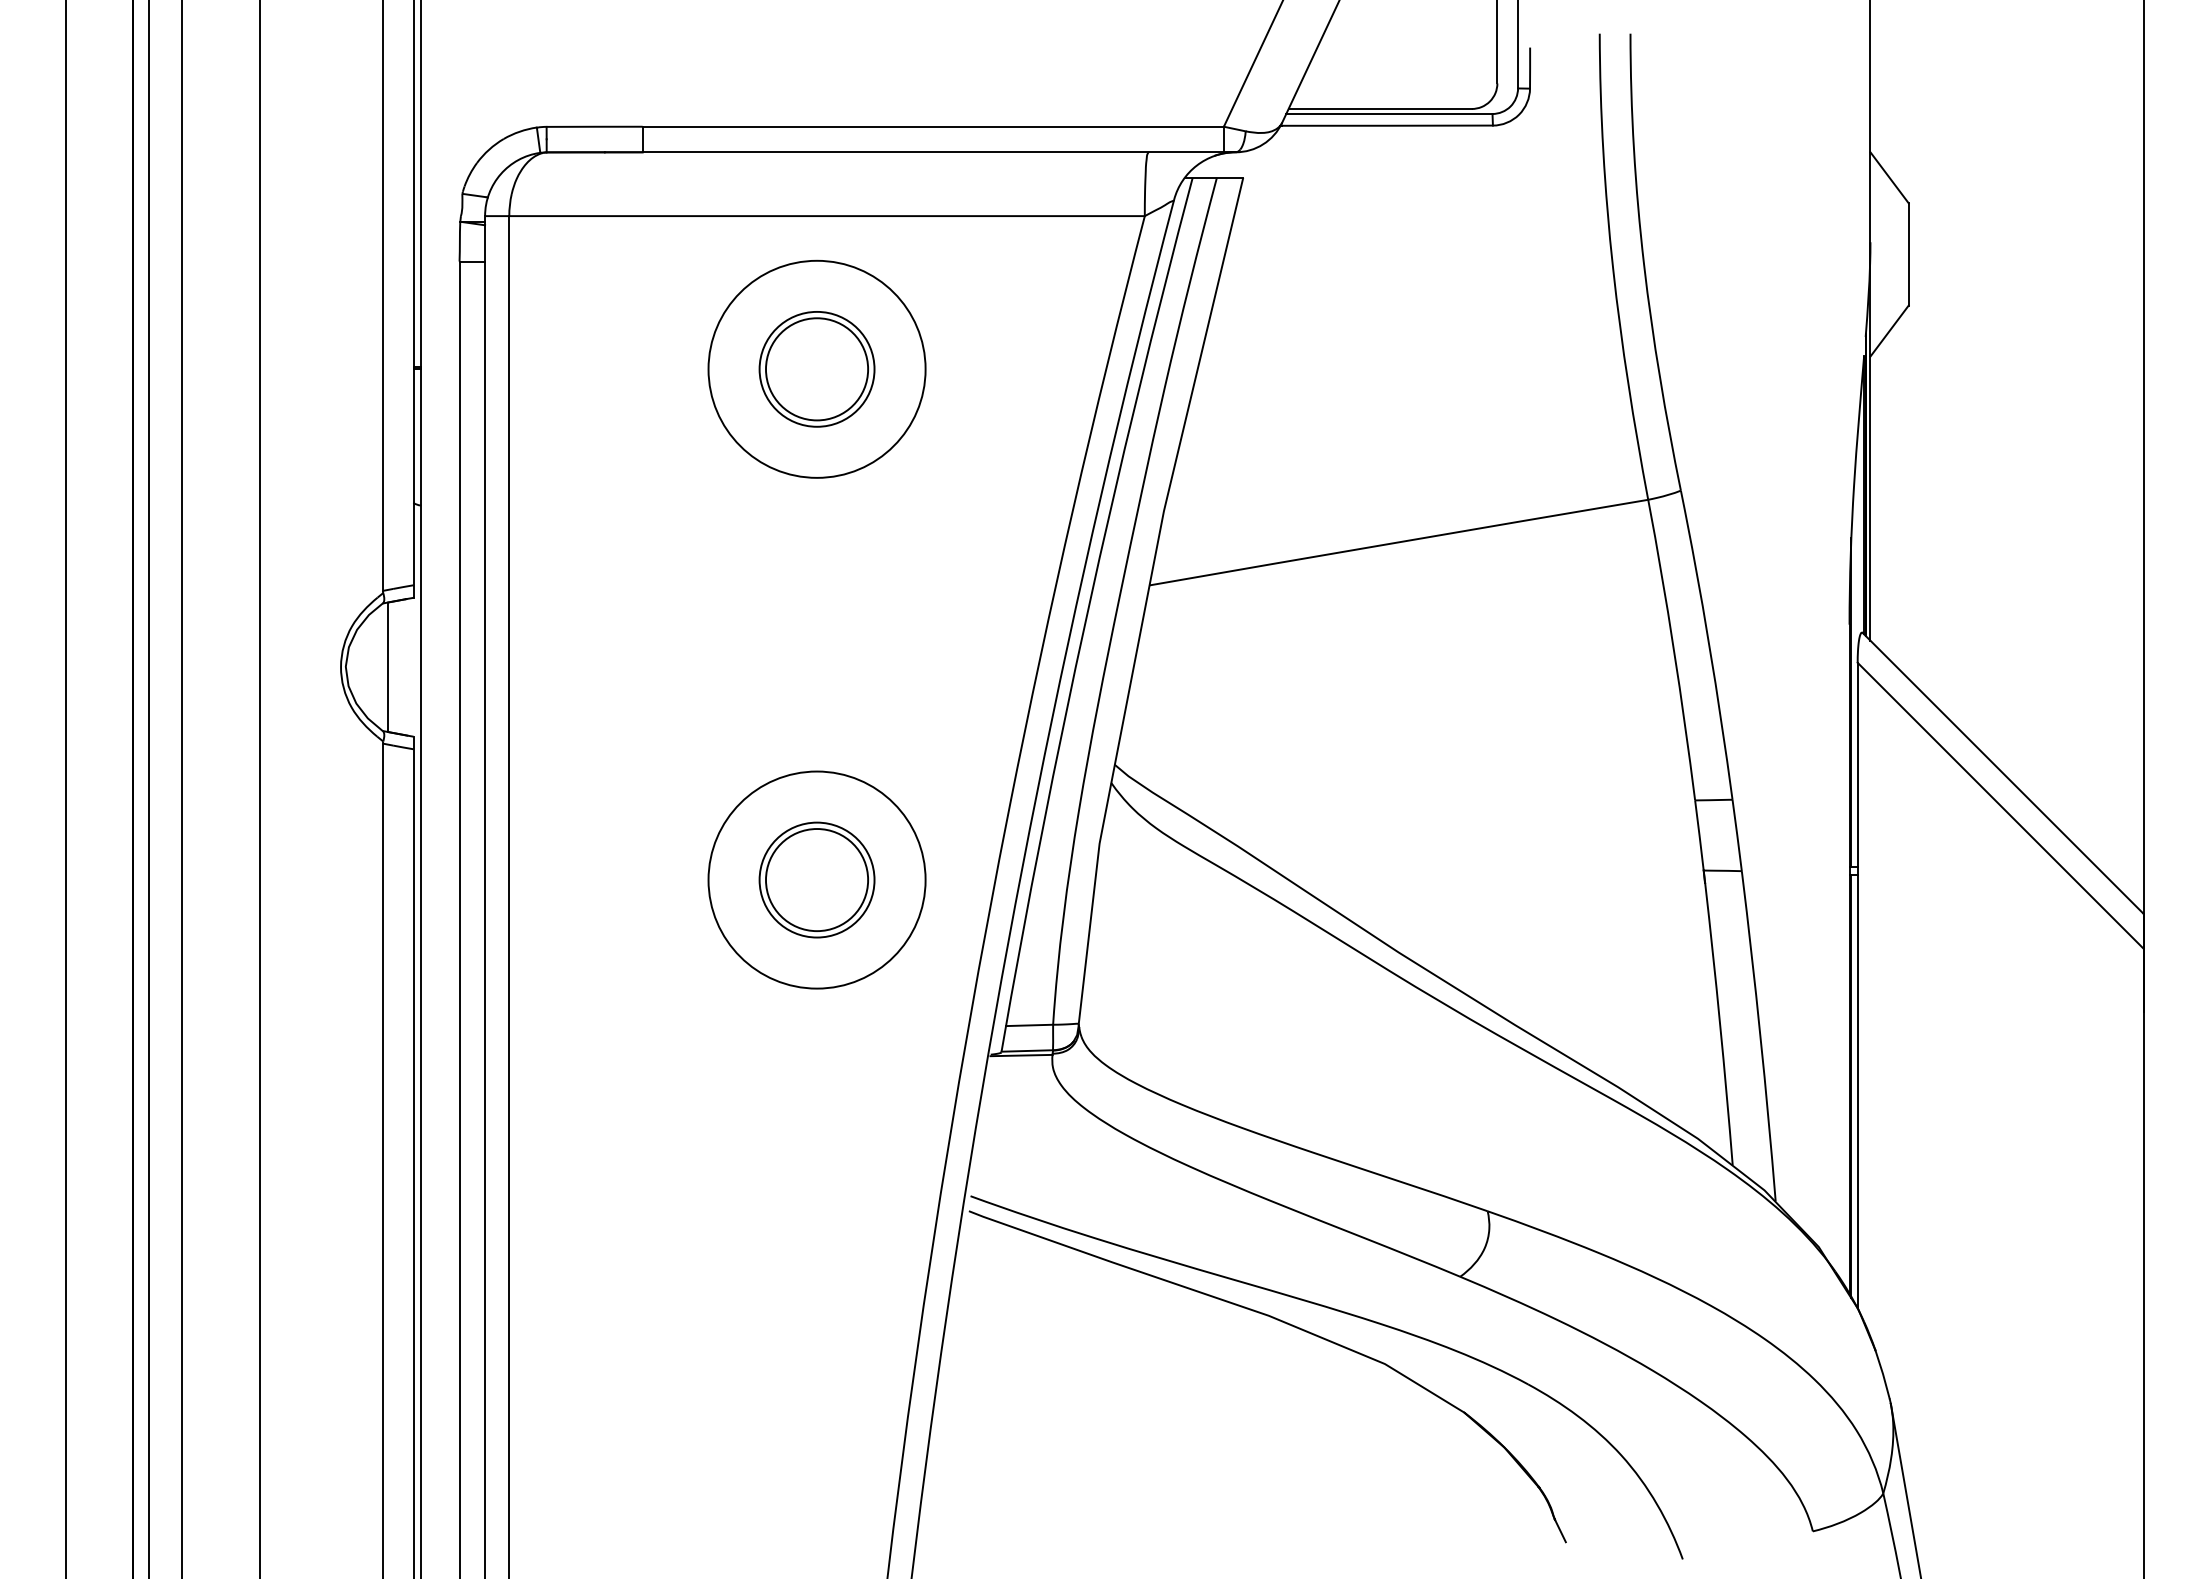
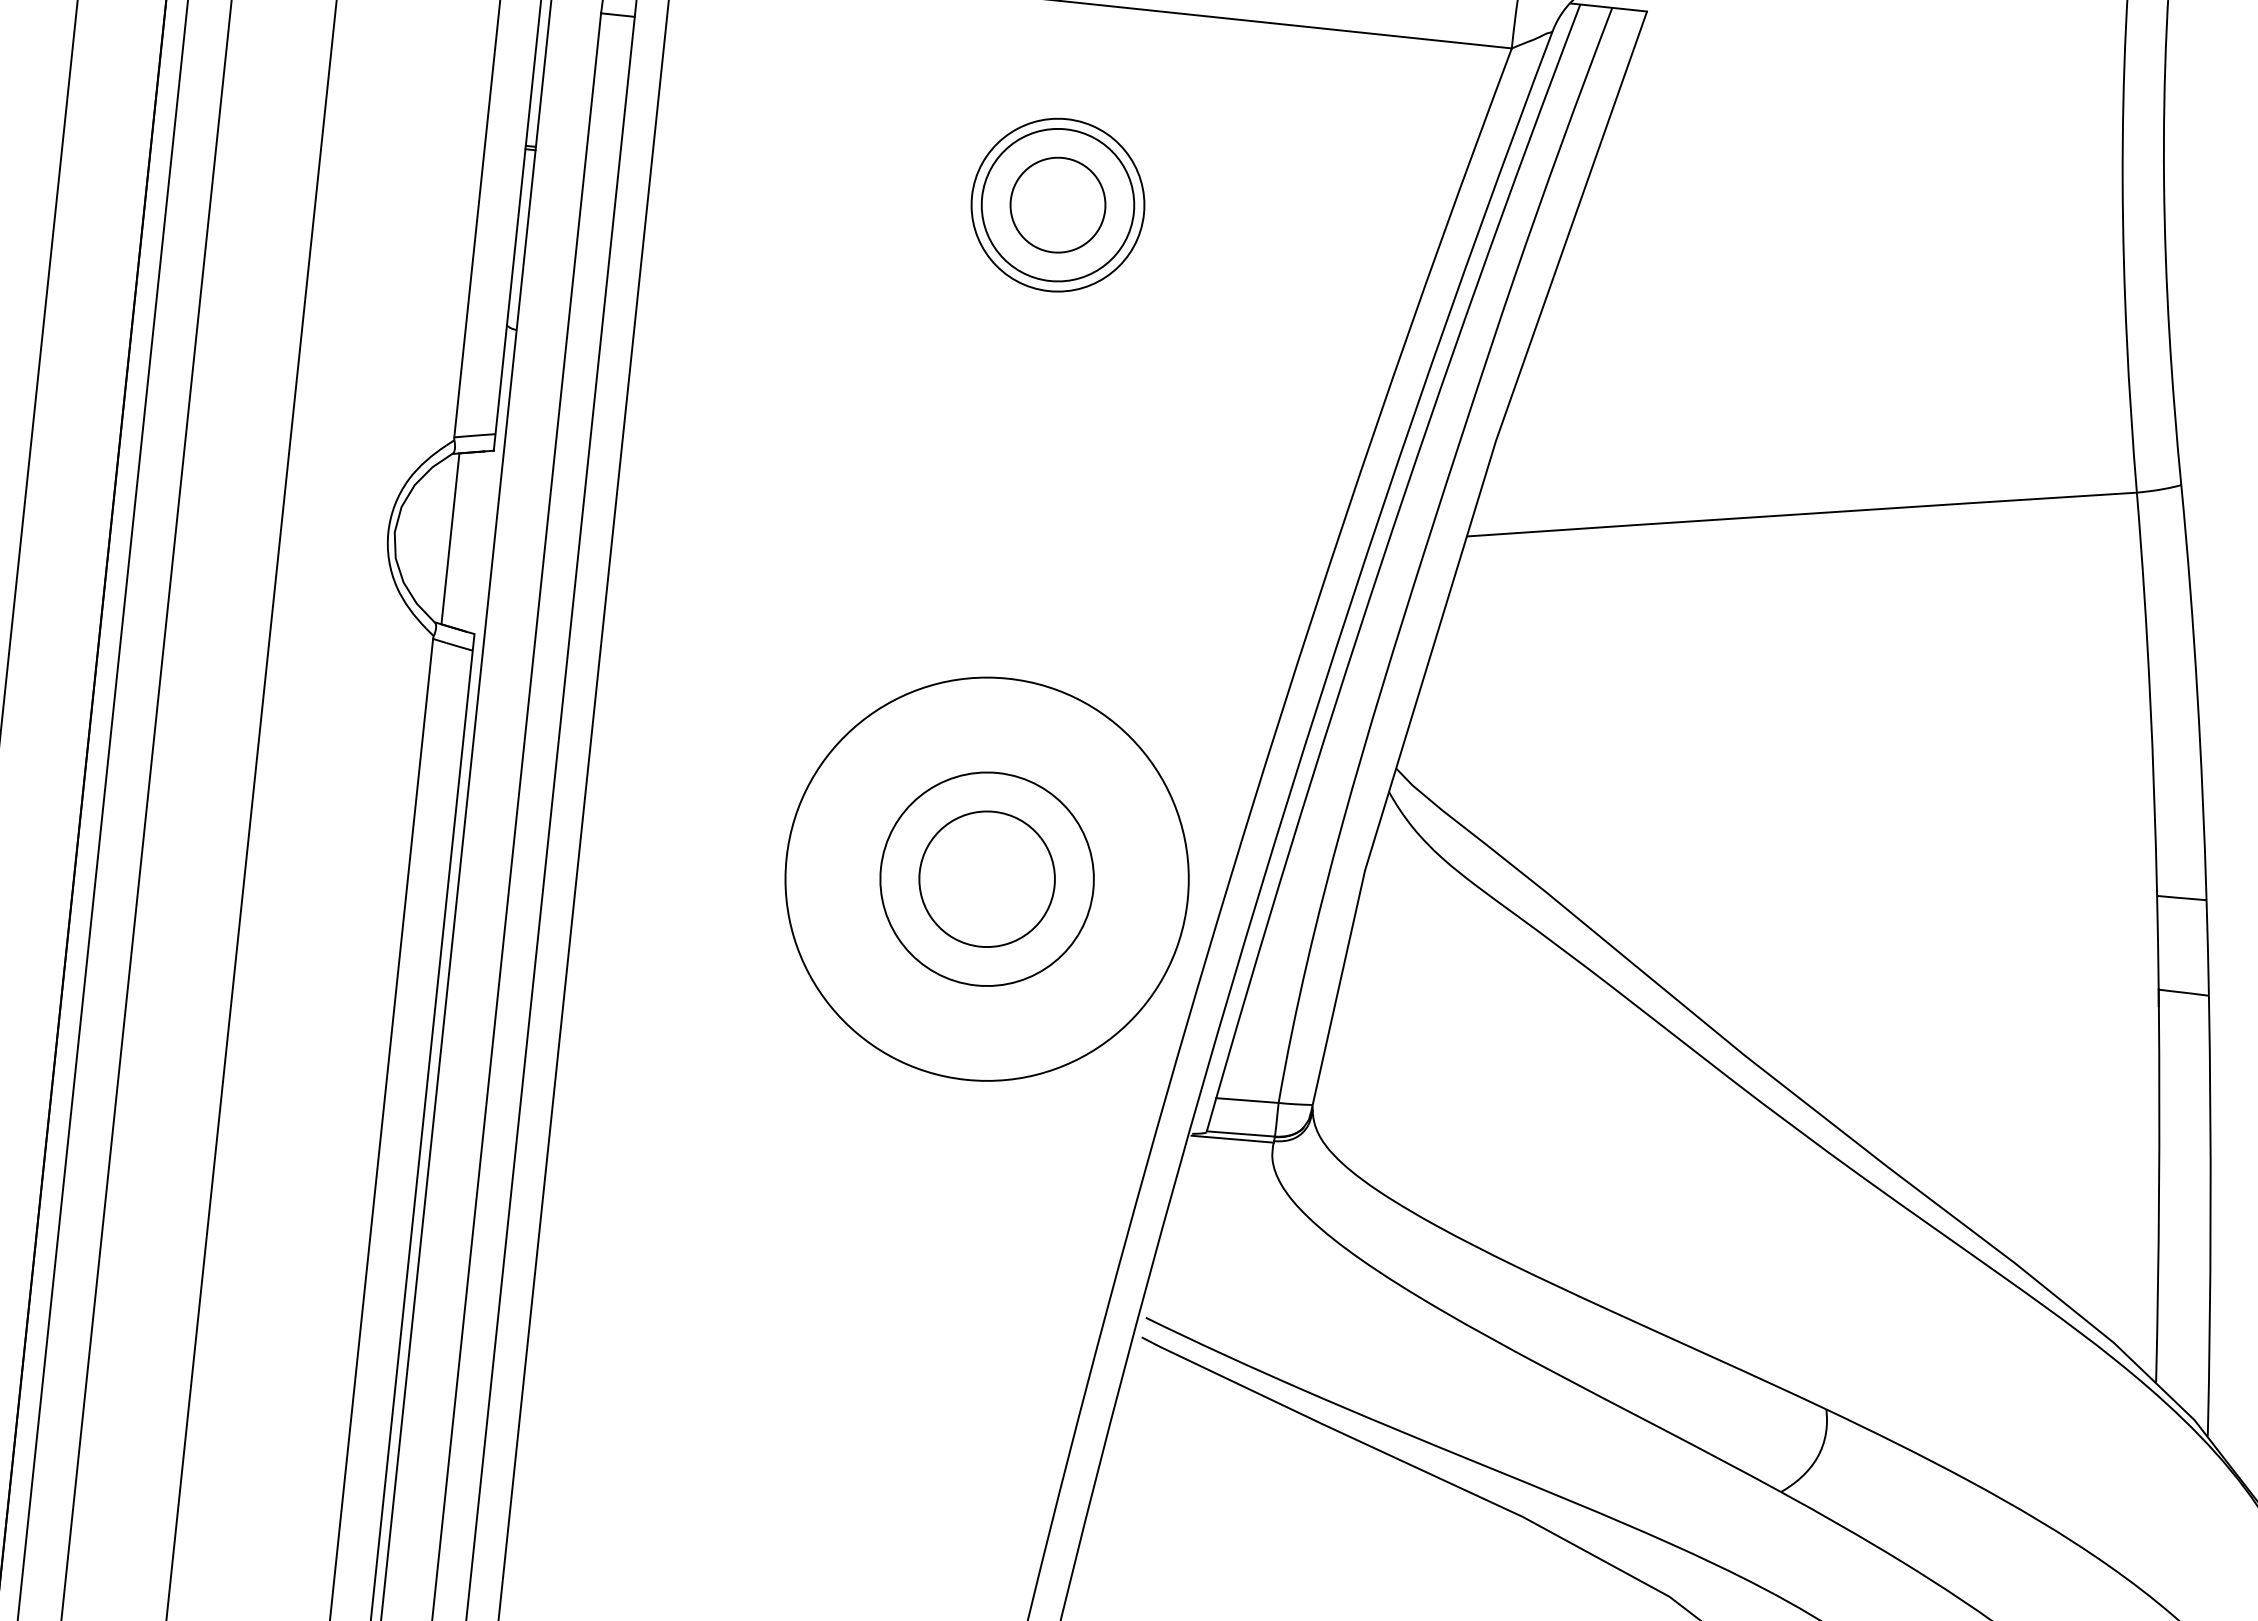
circle: (816, 368) -> (1057, 203), size x0.6
circle: (817, 369) -> (1058, 205), size x0.7
circle: (816, 879) -> (986, 878), size x1.4
circle: (816, 879) -> (986, 878), size x1.4

